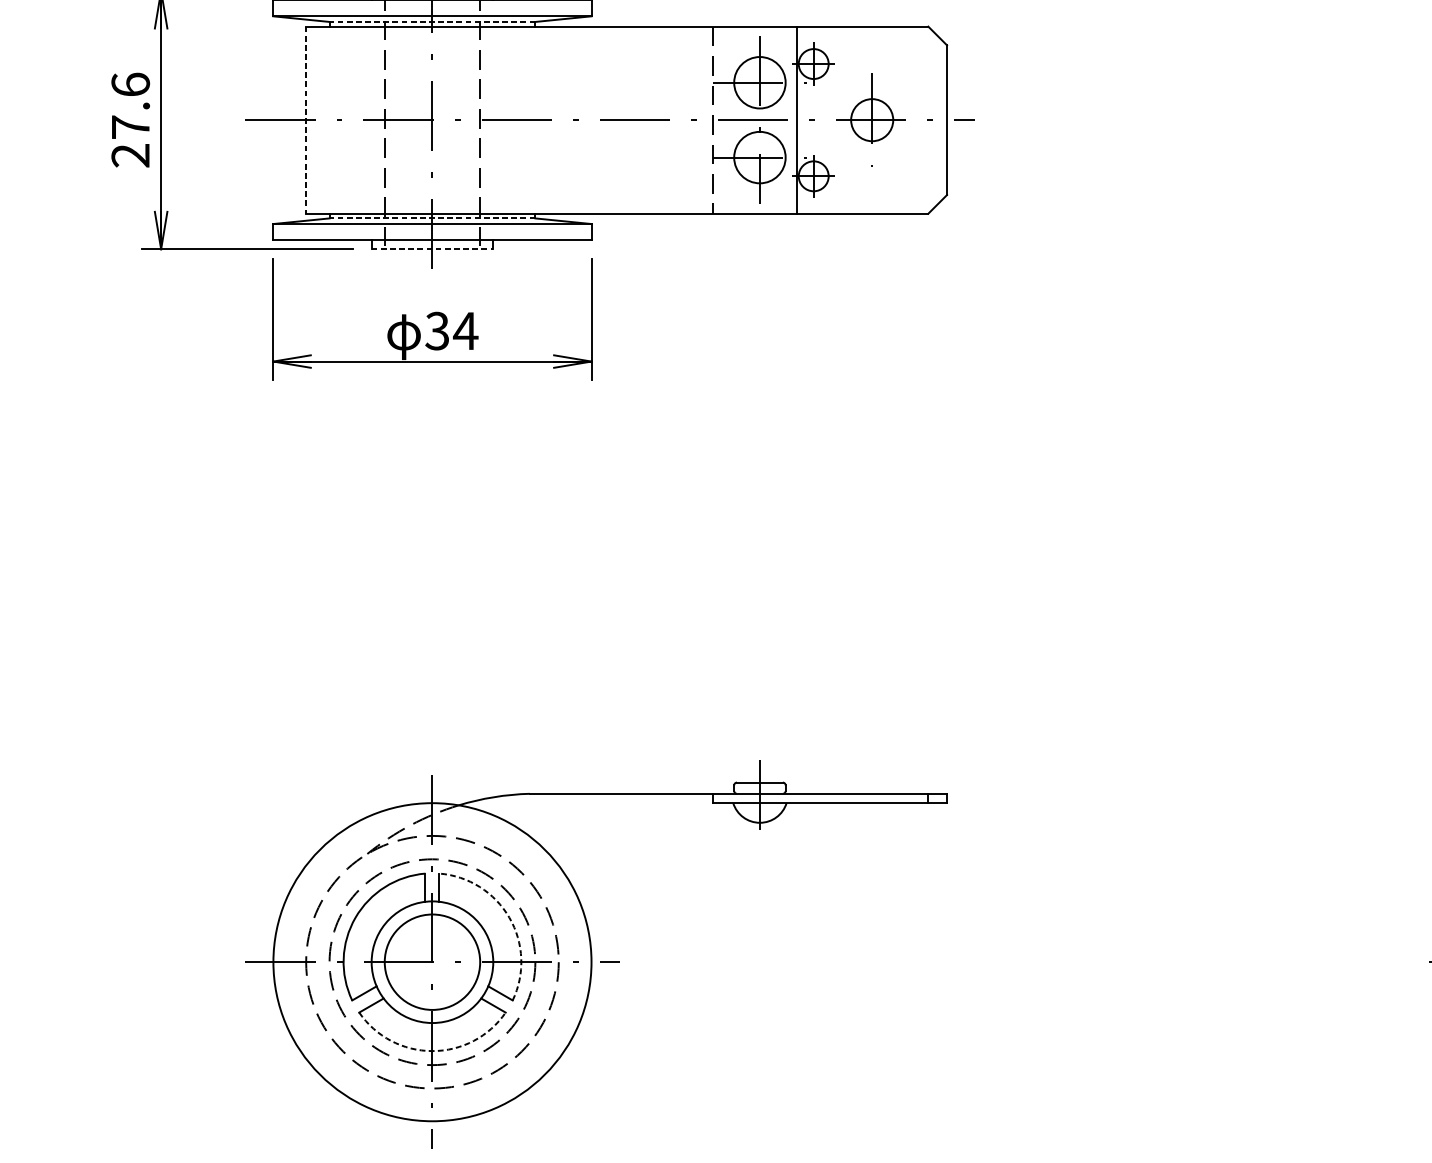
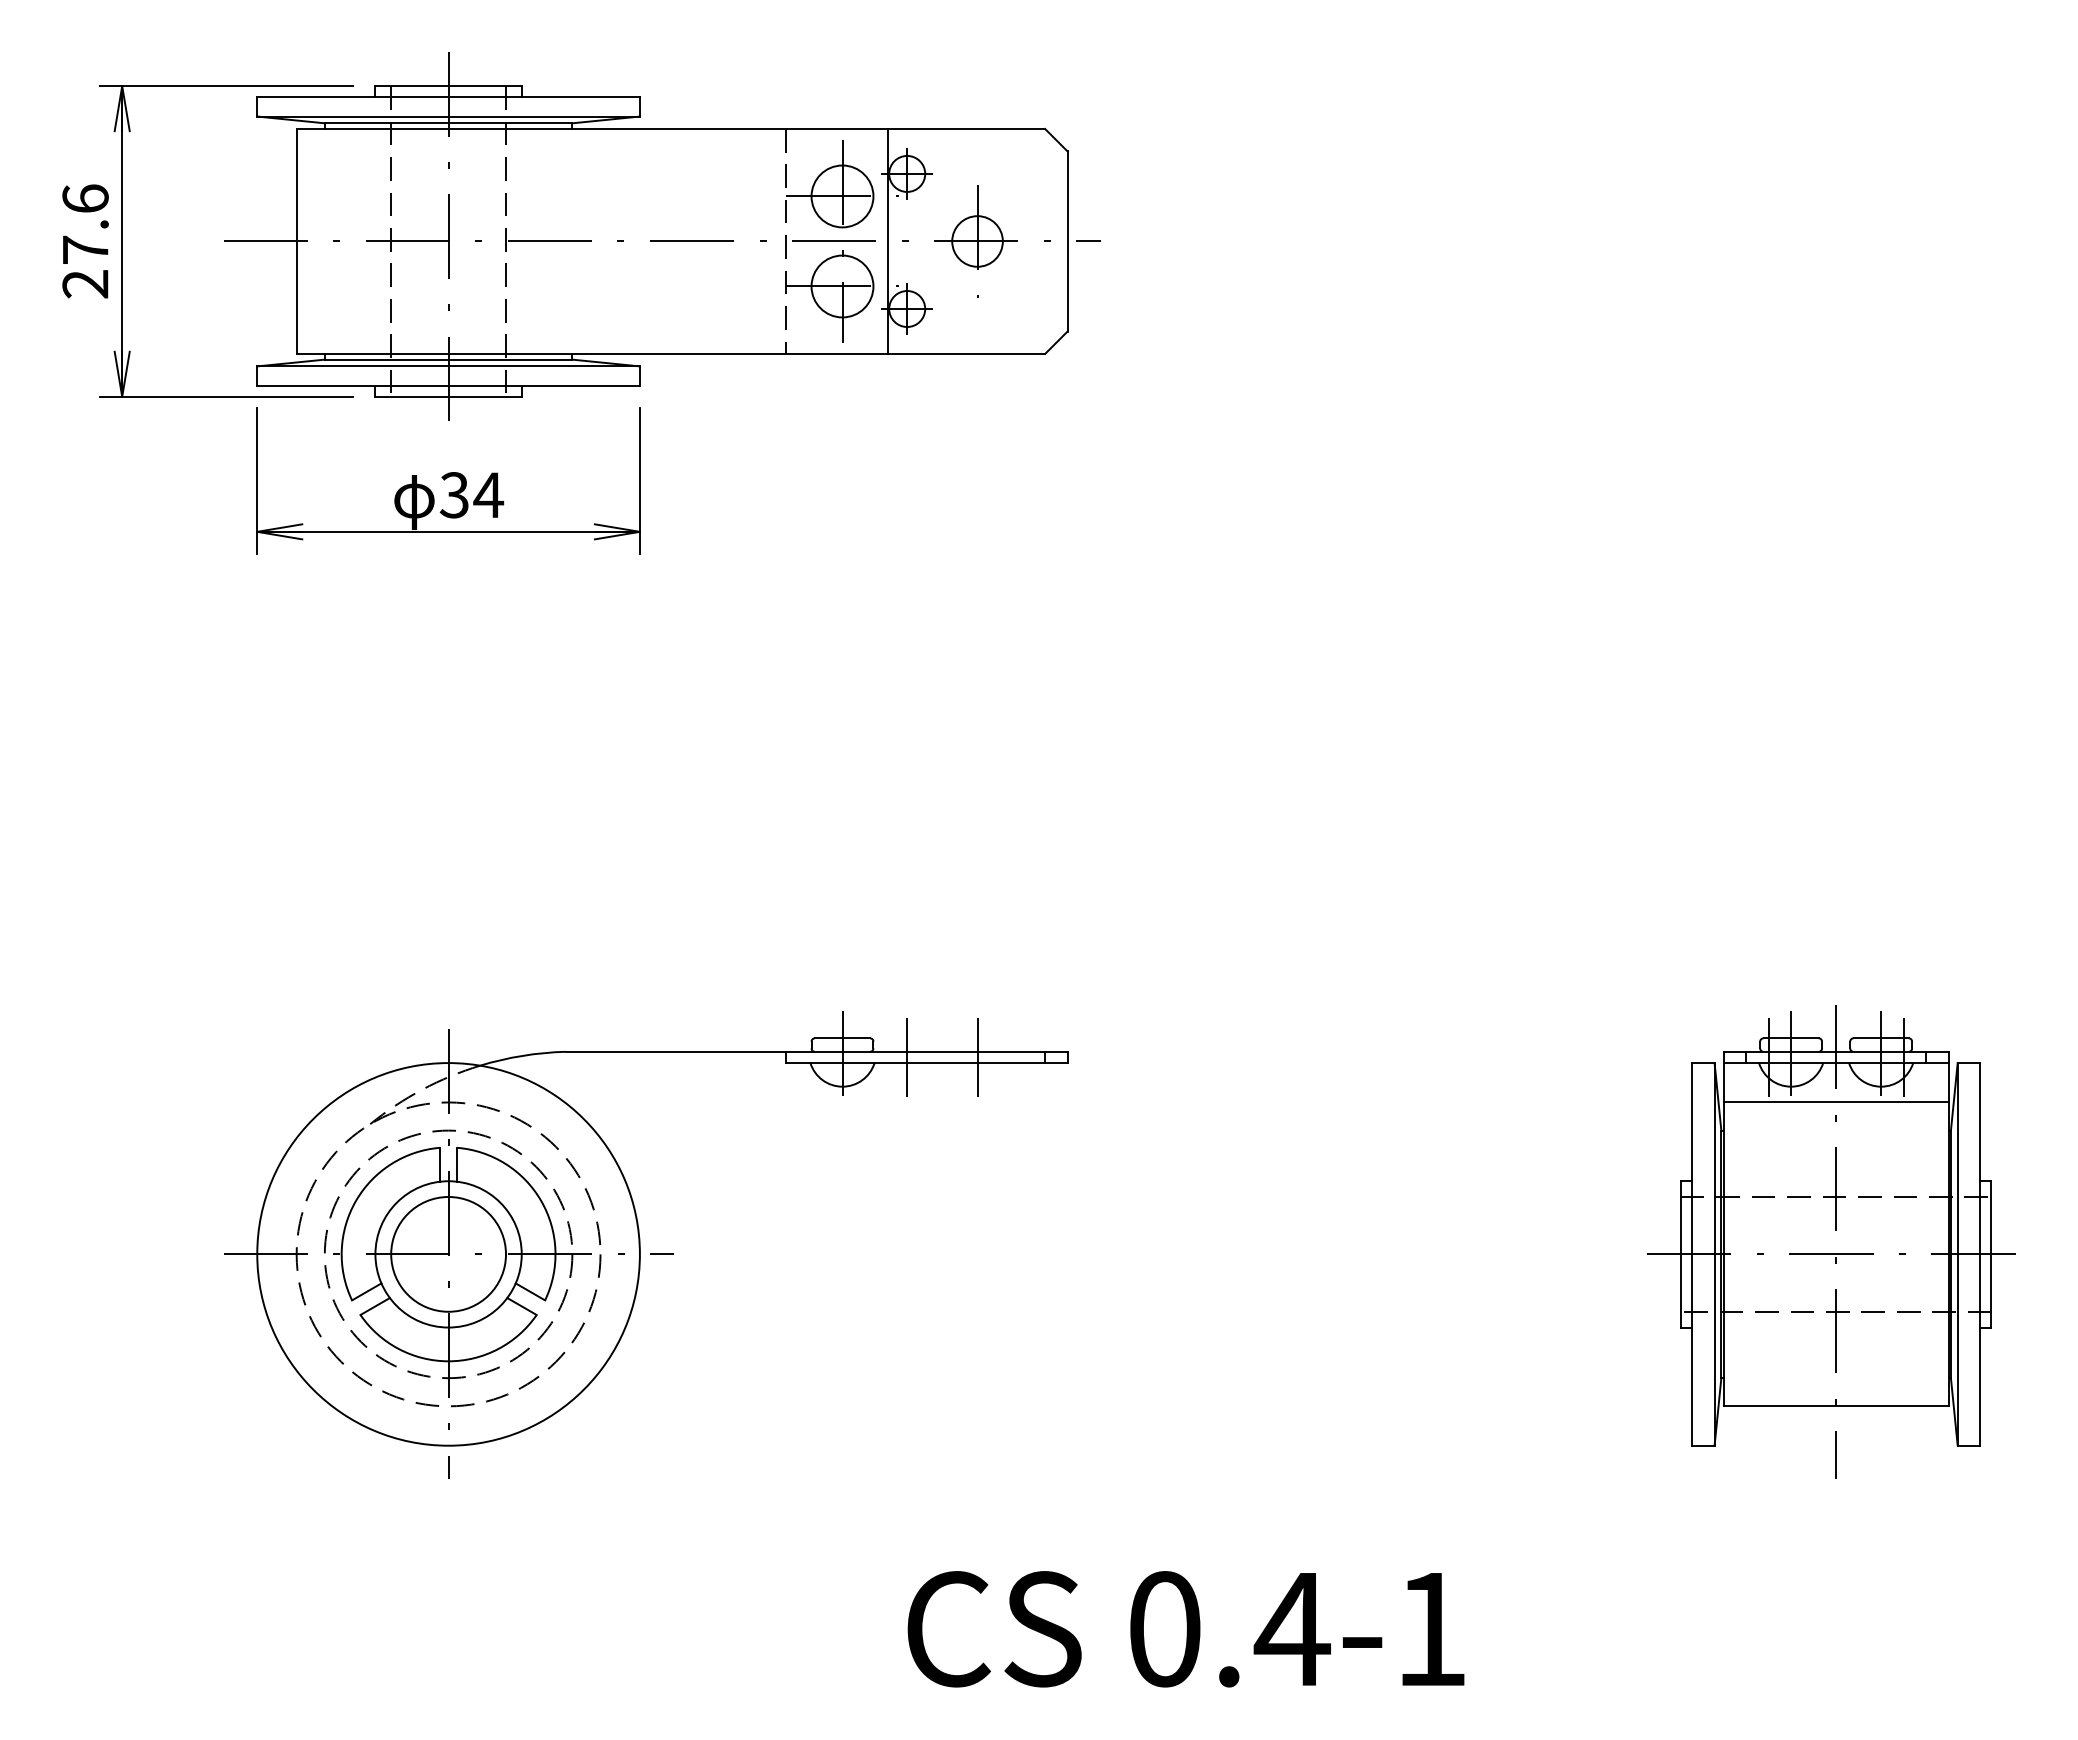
line: (432, 22) -> (448, 123), dashed -> solid
line: (306, 120) -> (296, 241), dashed -> solid
line: (432, 218) -> (448, 359), dashed -> solid
line: (433, 249) -> (449, 396), dashed -> solid
line: (813, 798) -> (907, 1057), added
line: (872, 798) -> (977, 1057), added
arc: (509, 917) -> (541, 1200), dashed -> solid
arc: (432, 1051) -> (448, 1361), dashed -> solid

